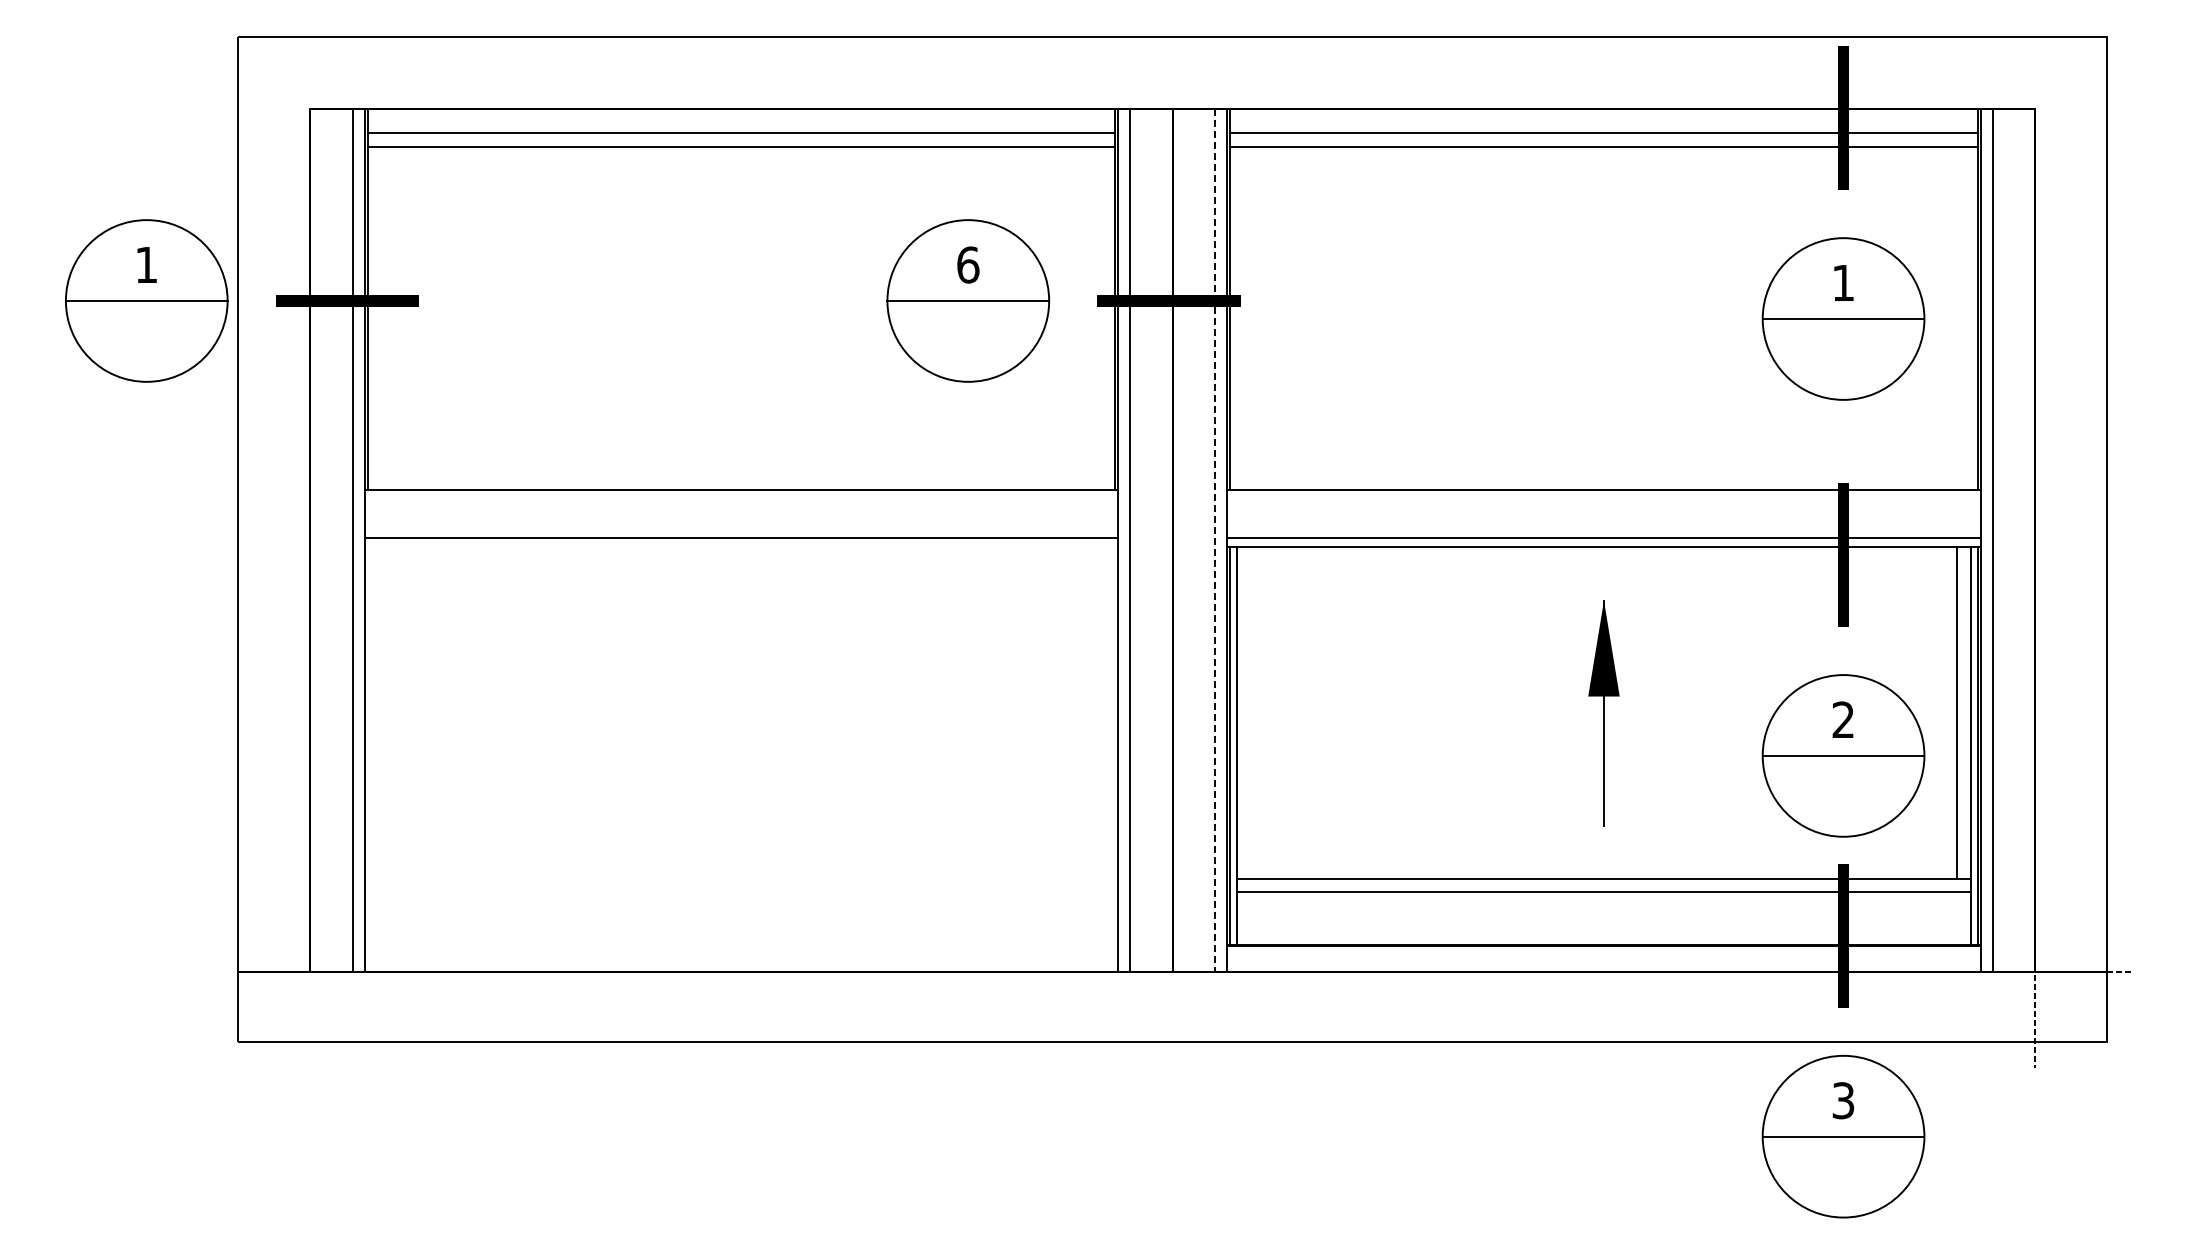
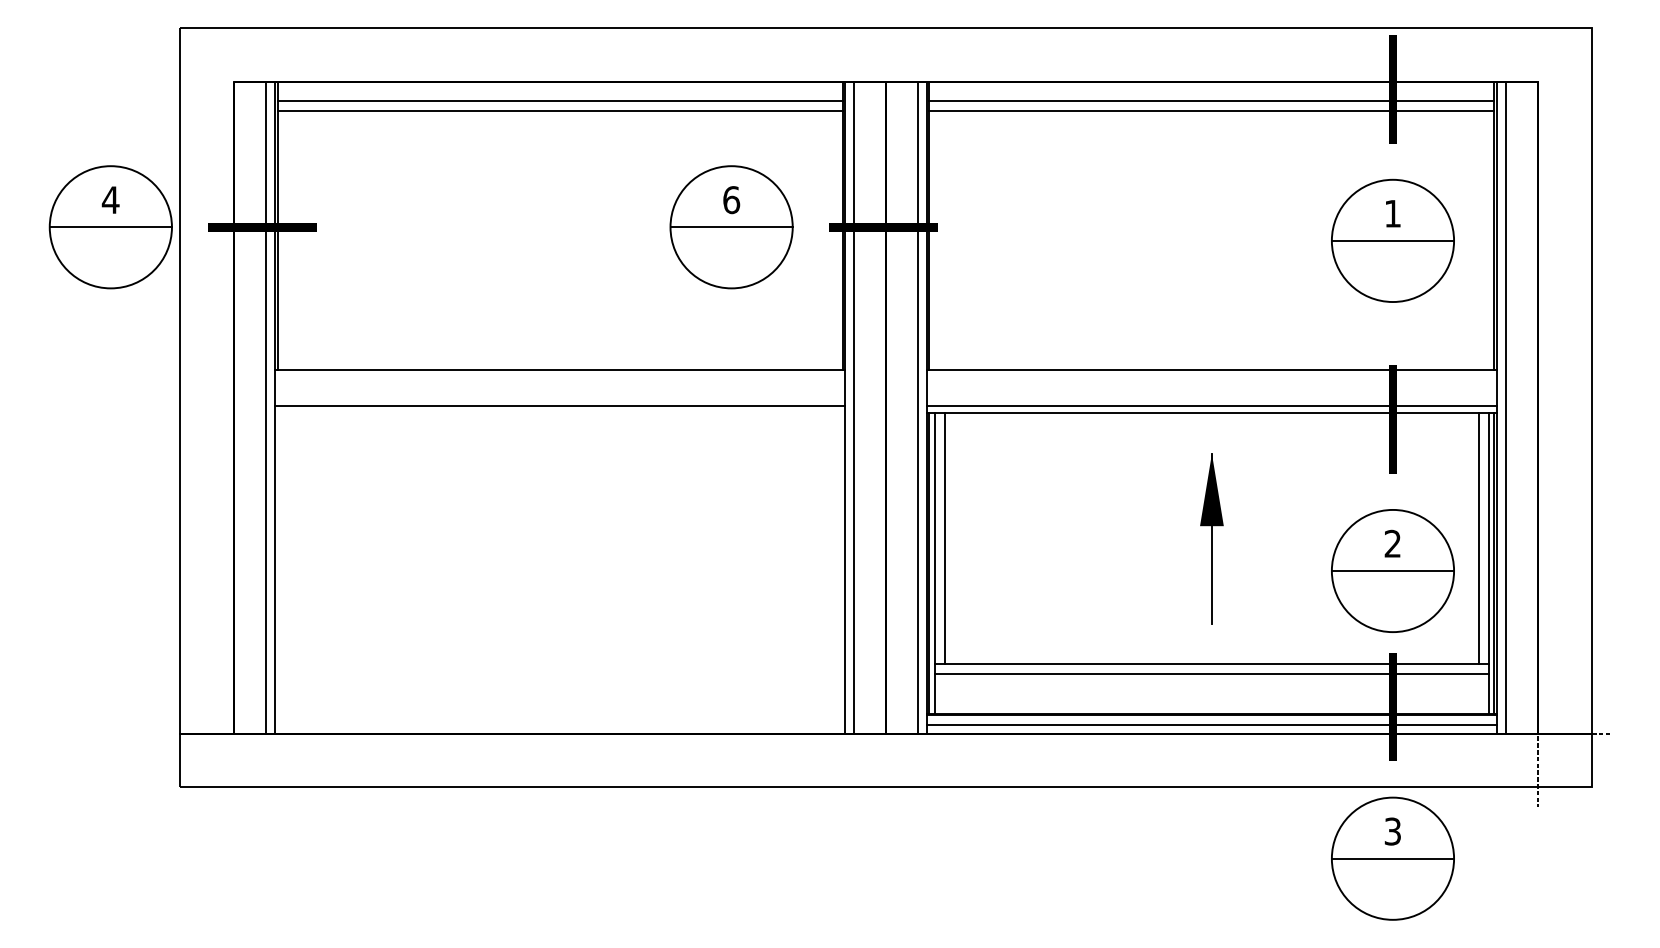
text: (146, 264) -> (110, 199), 1 -> 4
line: (1215, 541) -> (918, 409), dashed -> solid
line: (1250, 712) -> (944, 538), added
line: (1603, 959) -> (1211, 724), added

